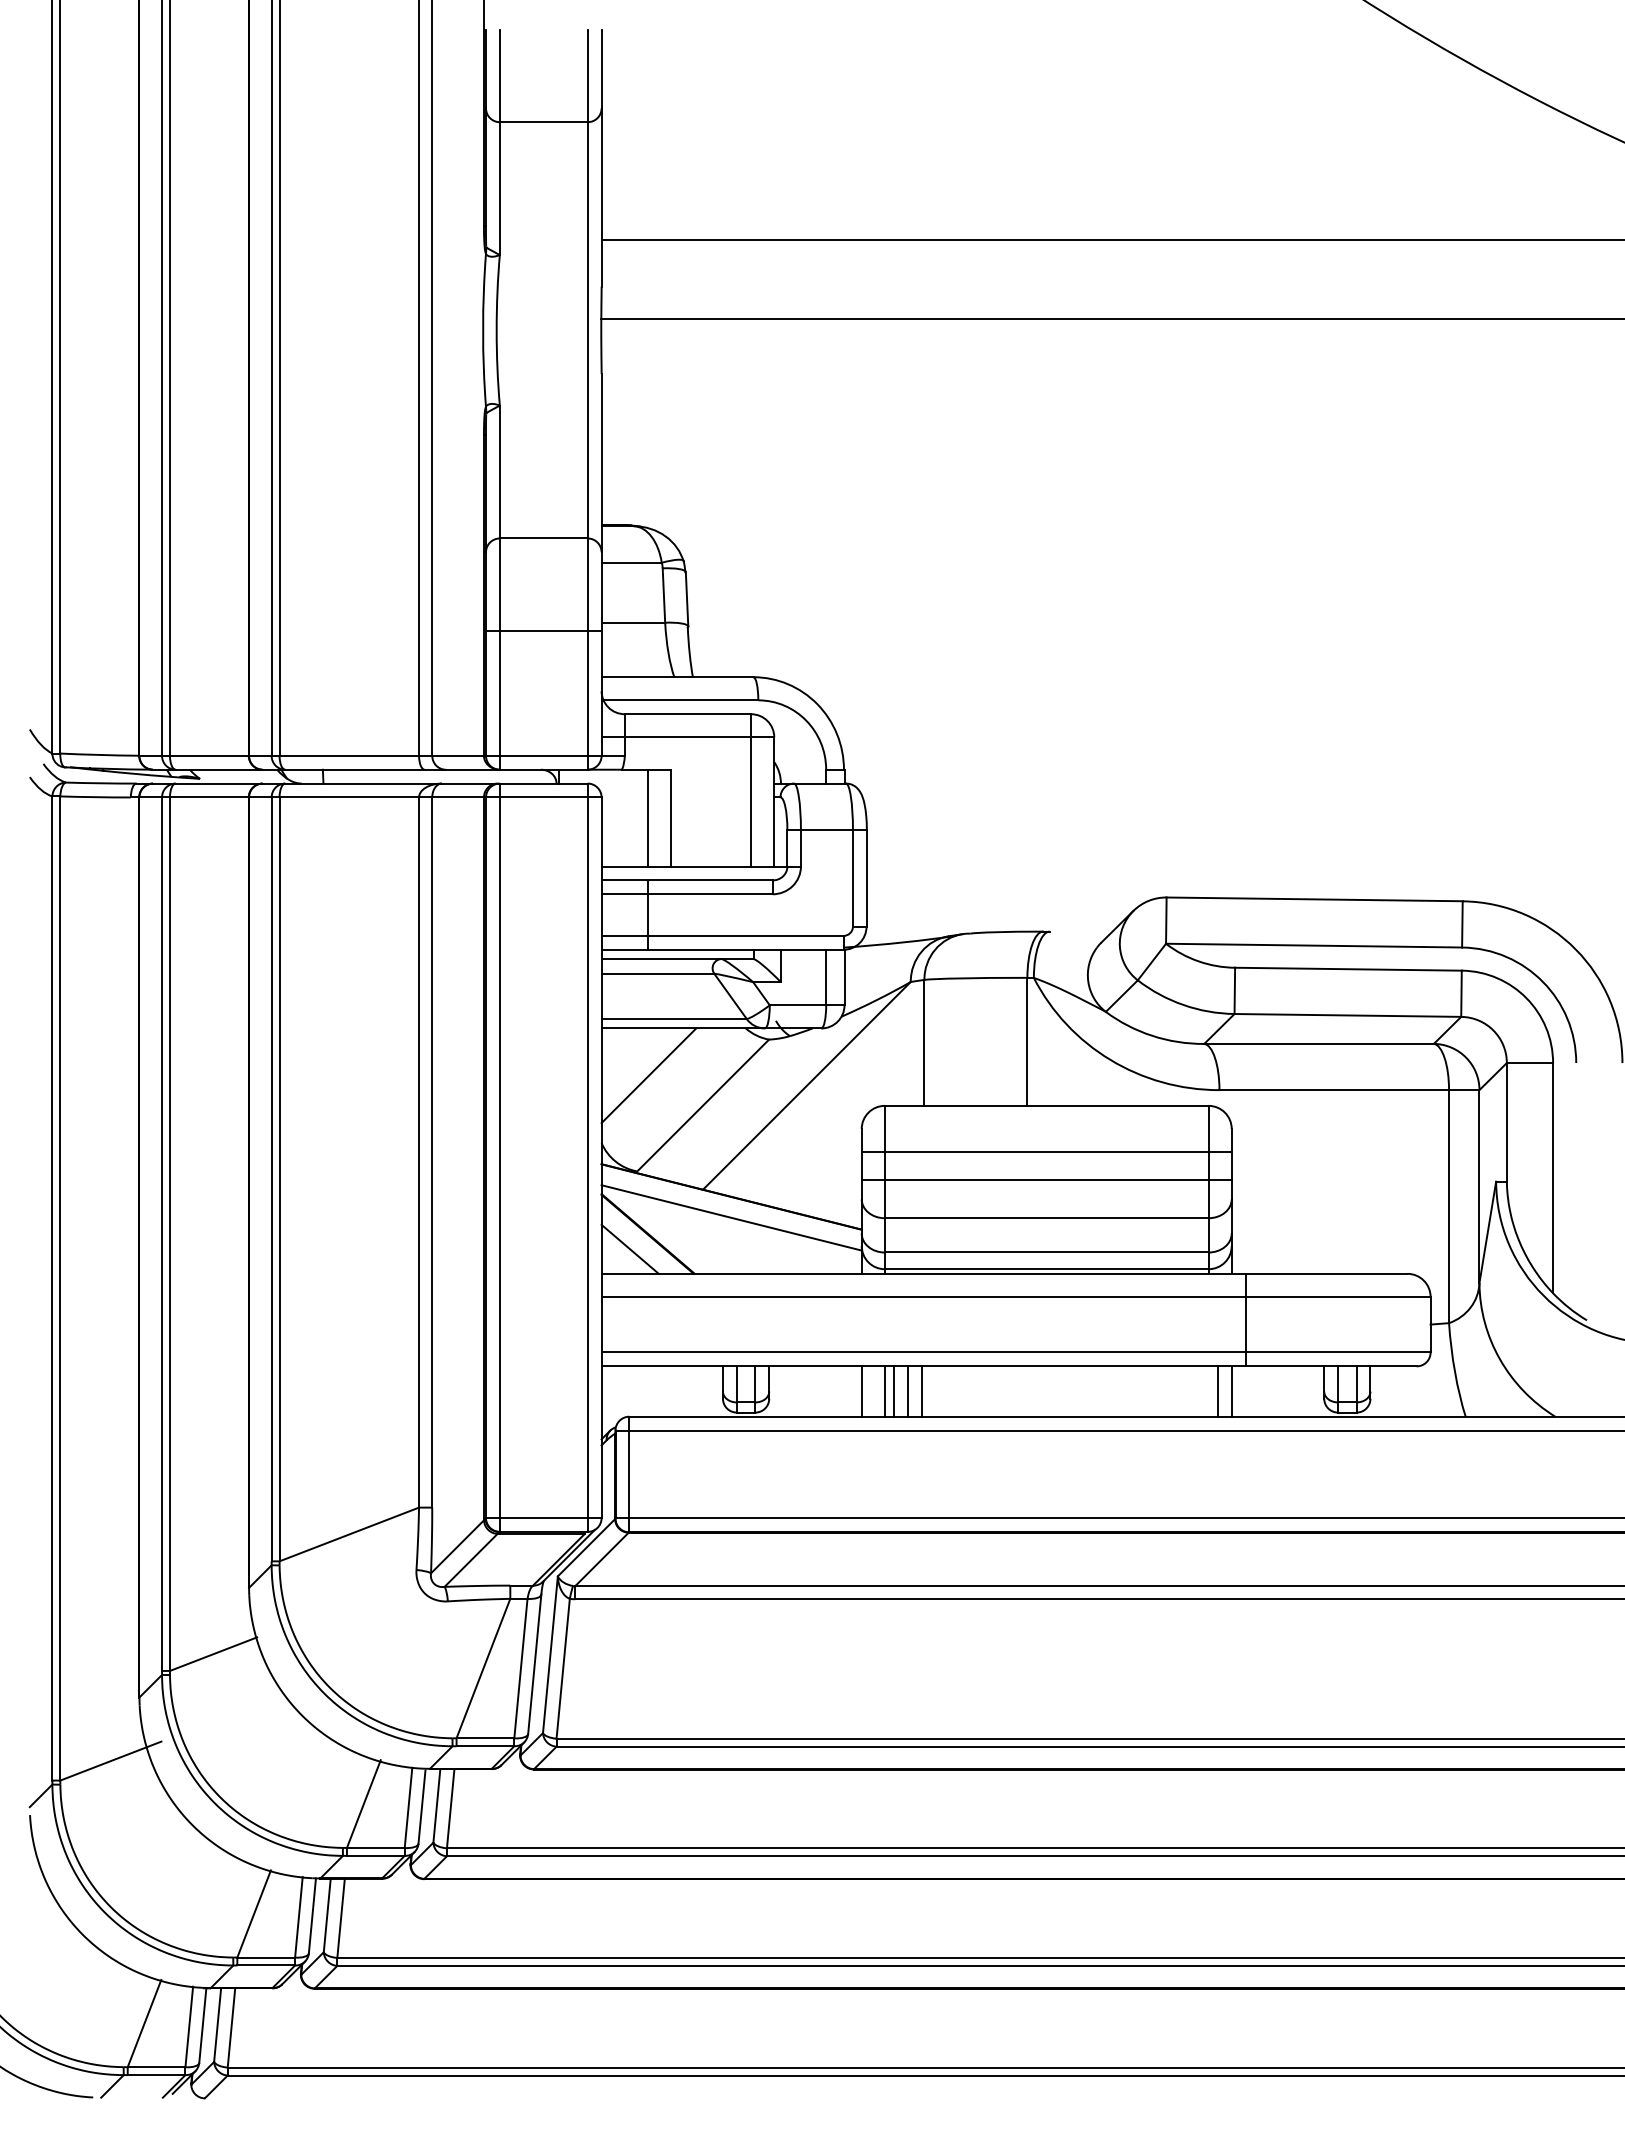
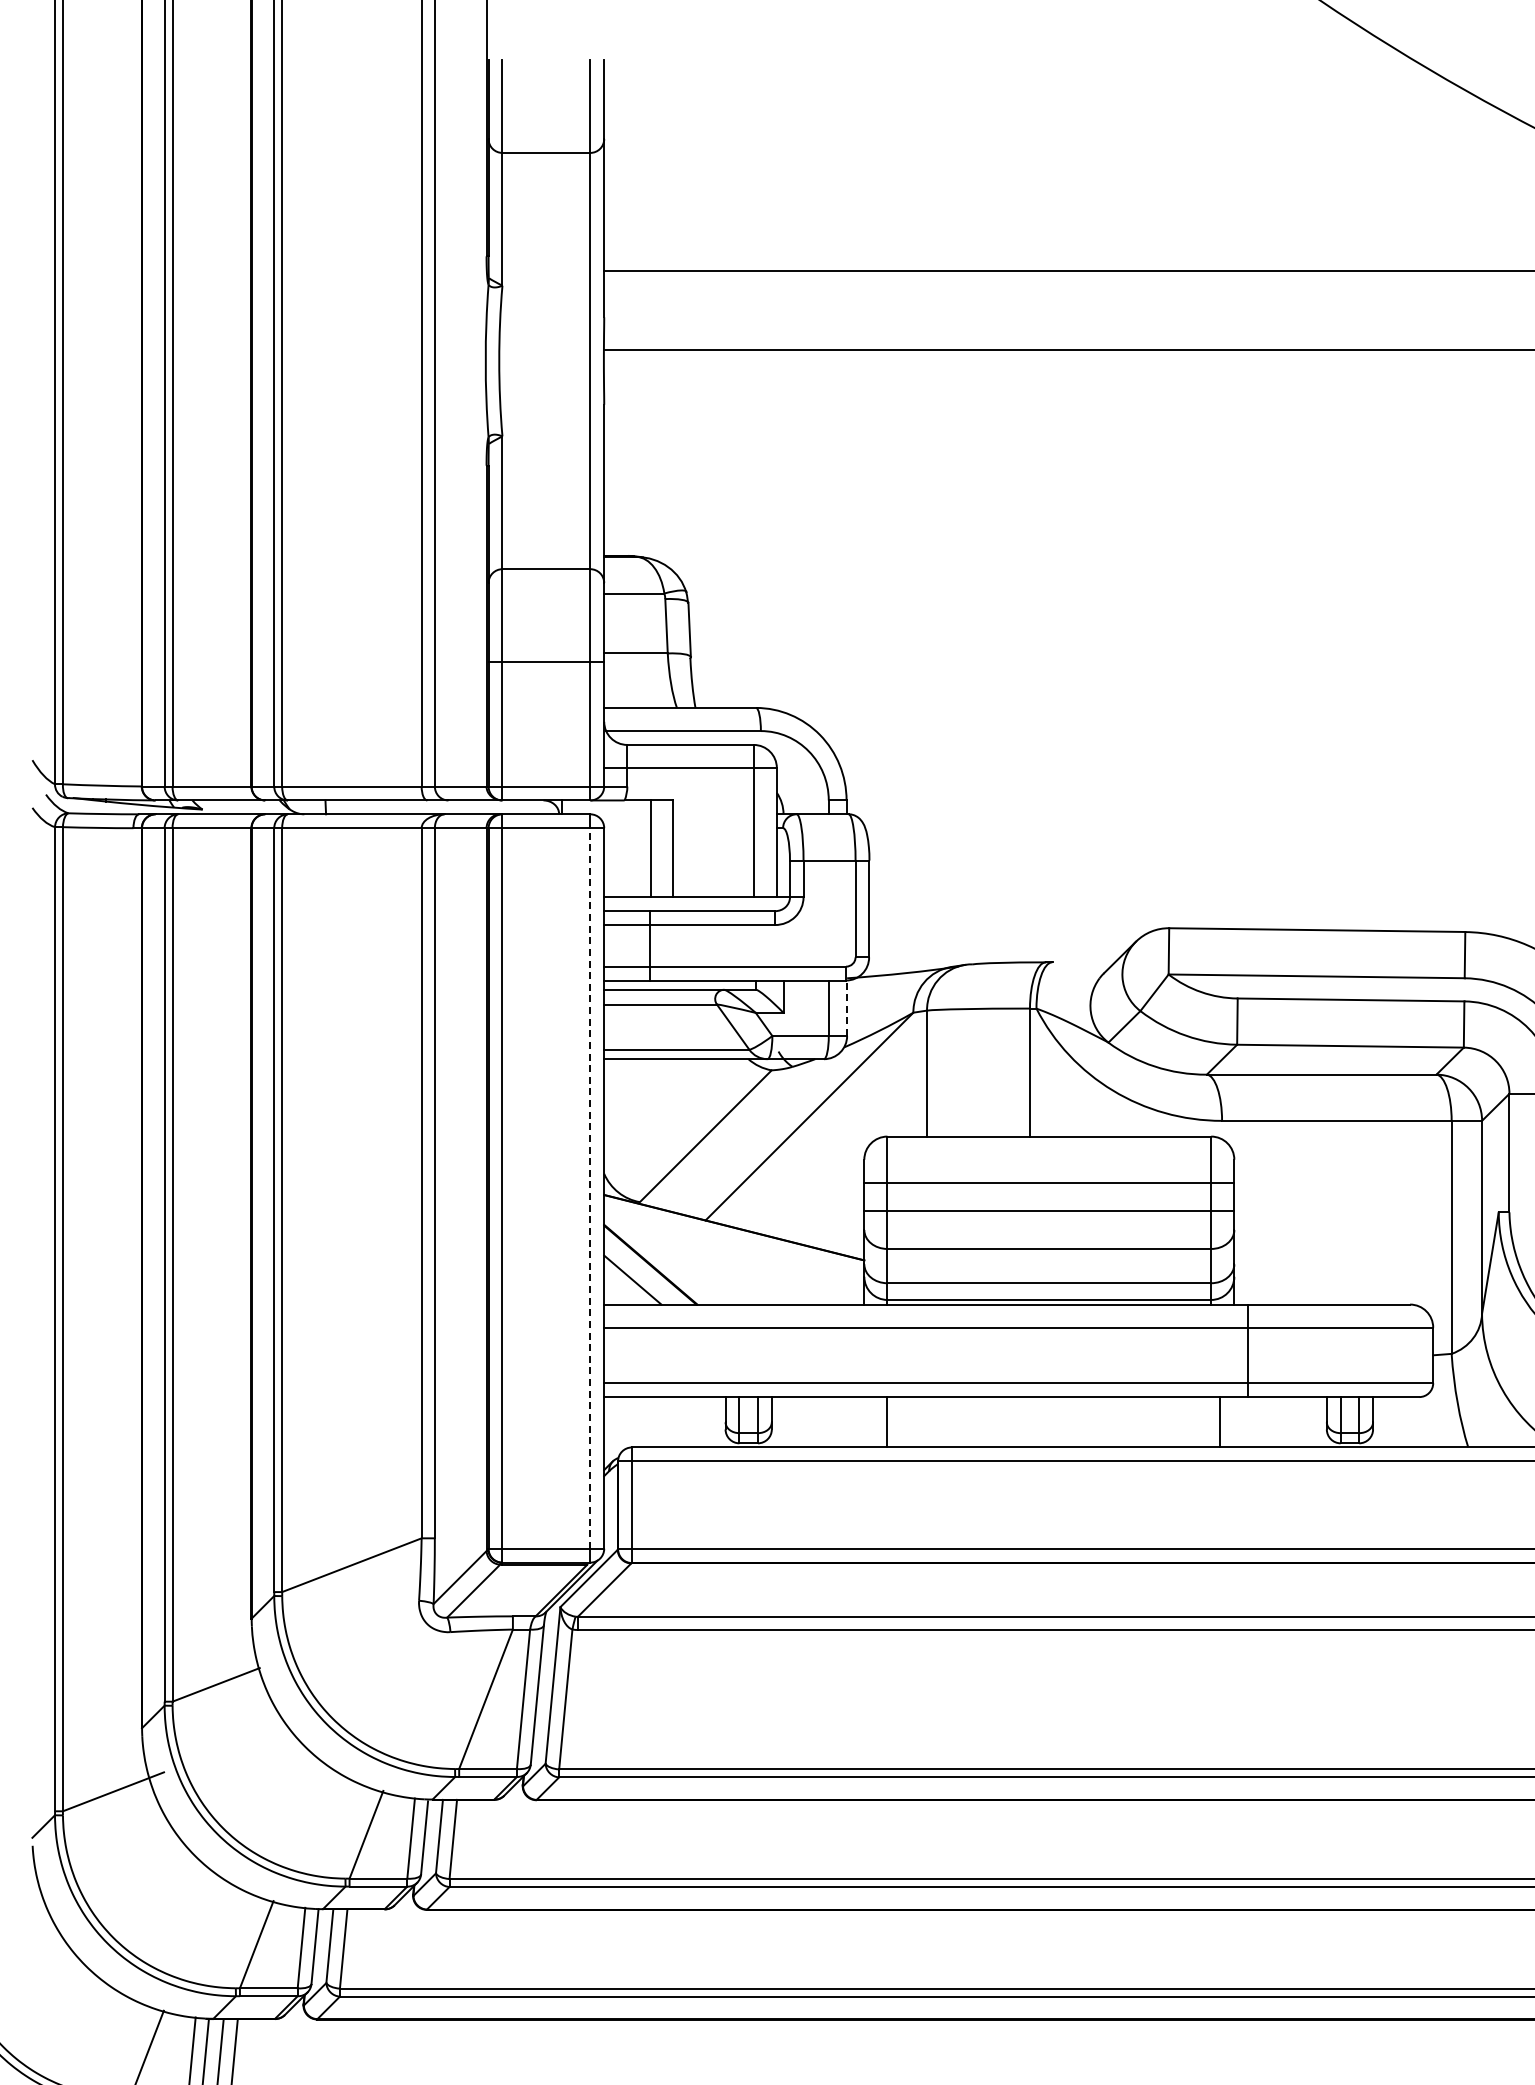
line: (844, 977) -> (847, 1008), solid -> dashed
line: (648, 1075) -> (651, 1106), removed
line: (587, 1157) -> (590, 1188), solid -> dashed
line: (731, 1217) -> (734, 1248), removed
line: (861, 1391) -> (864, 1422), removed
line: (894, 1391) -> (897, 1422), removed
line: (907, 1391) -> (910, 1422), removed
line: (921, 1391) -> (924, 1422), removed
line: (1231, 1391) -> (1234, 1422), removed

